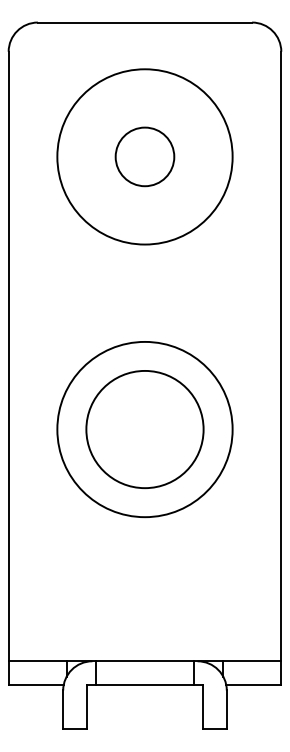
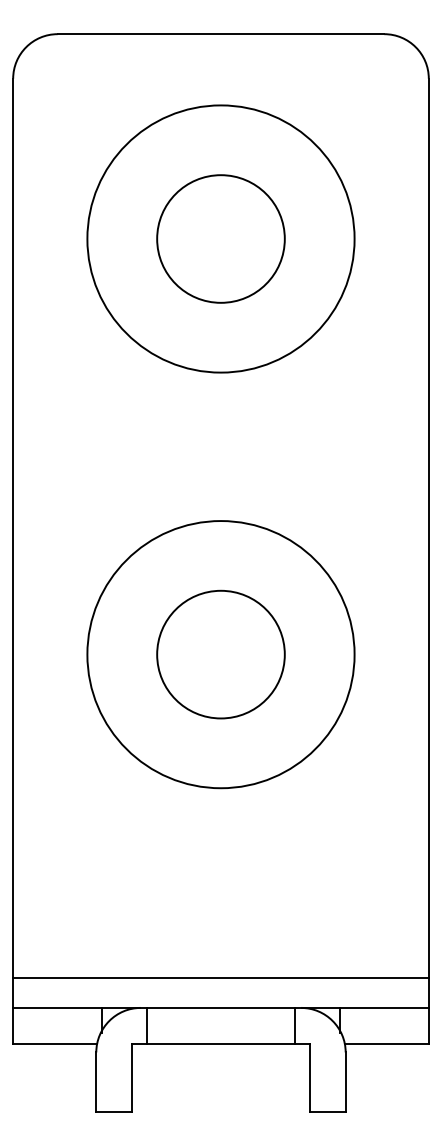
circle: (144, 156) -> (220, 238), size x1.43
circle: (144, 429) -> (220, 654), size x0.71
line: (144, 641) -> (220, 977), added

